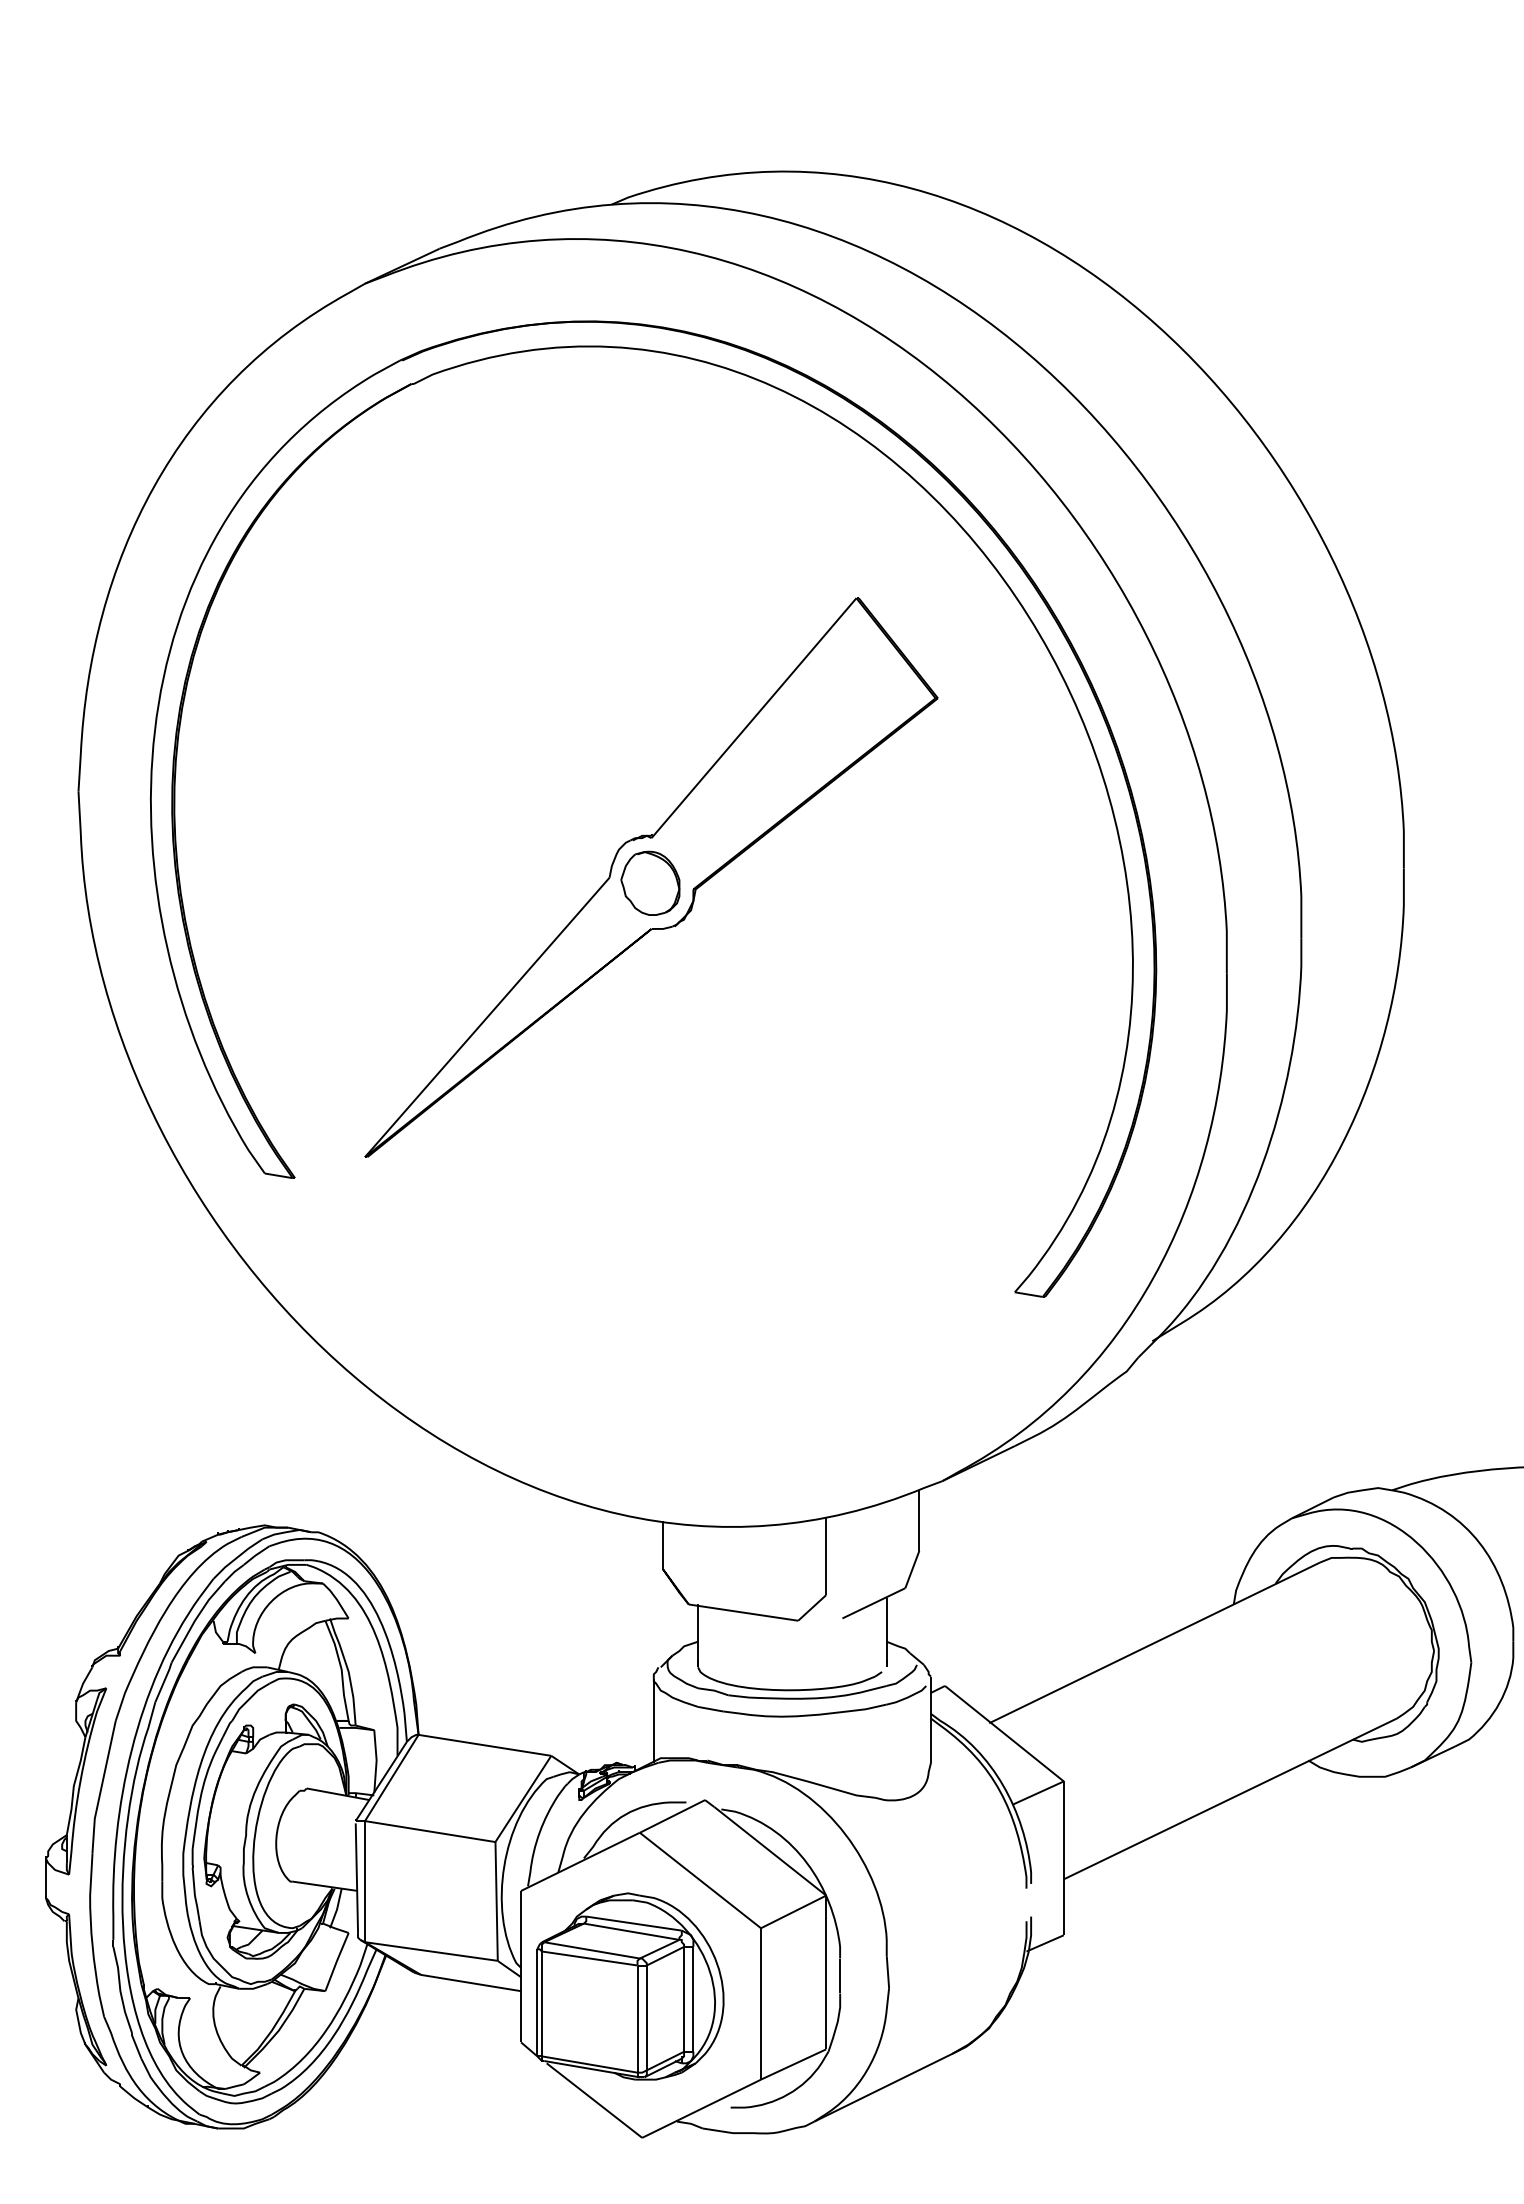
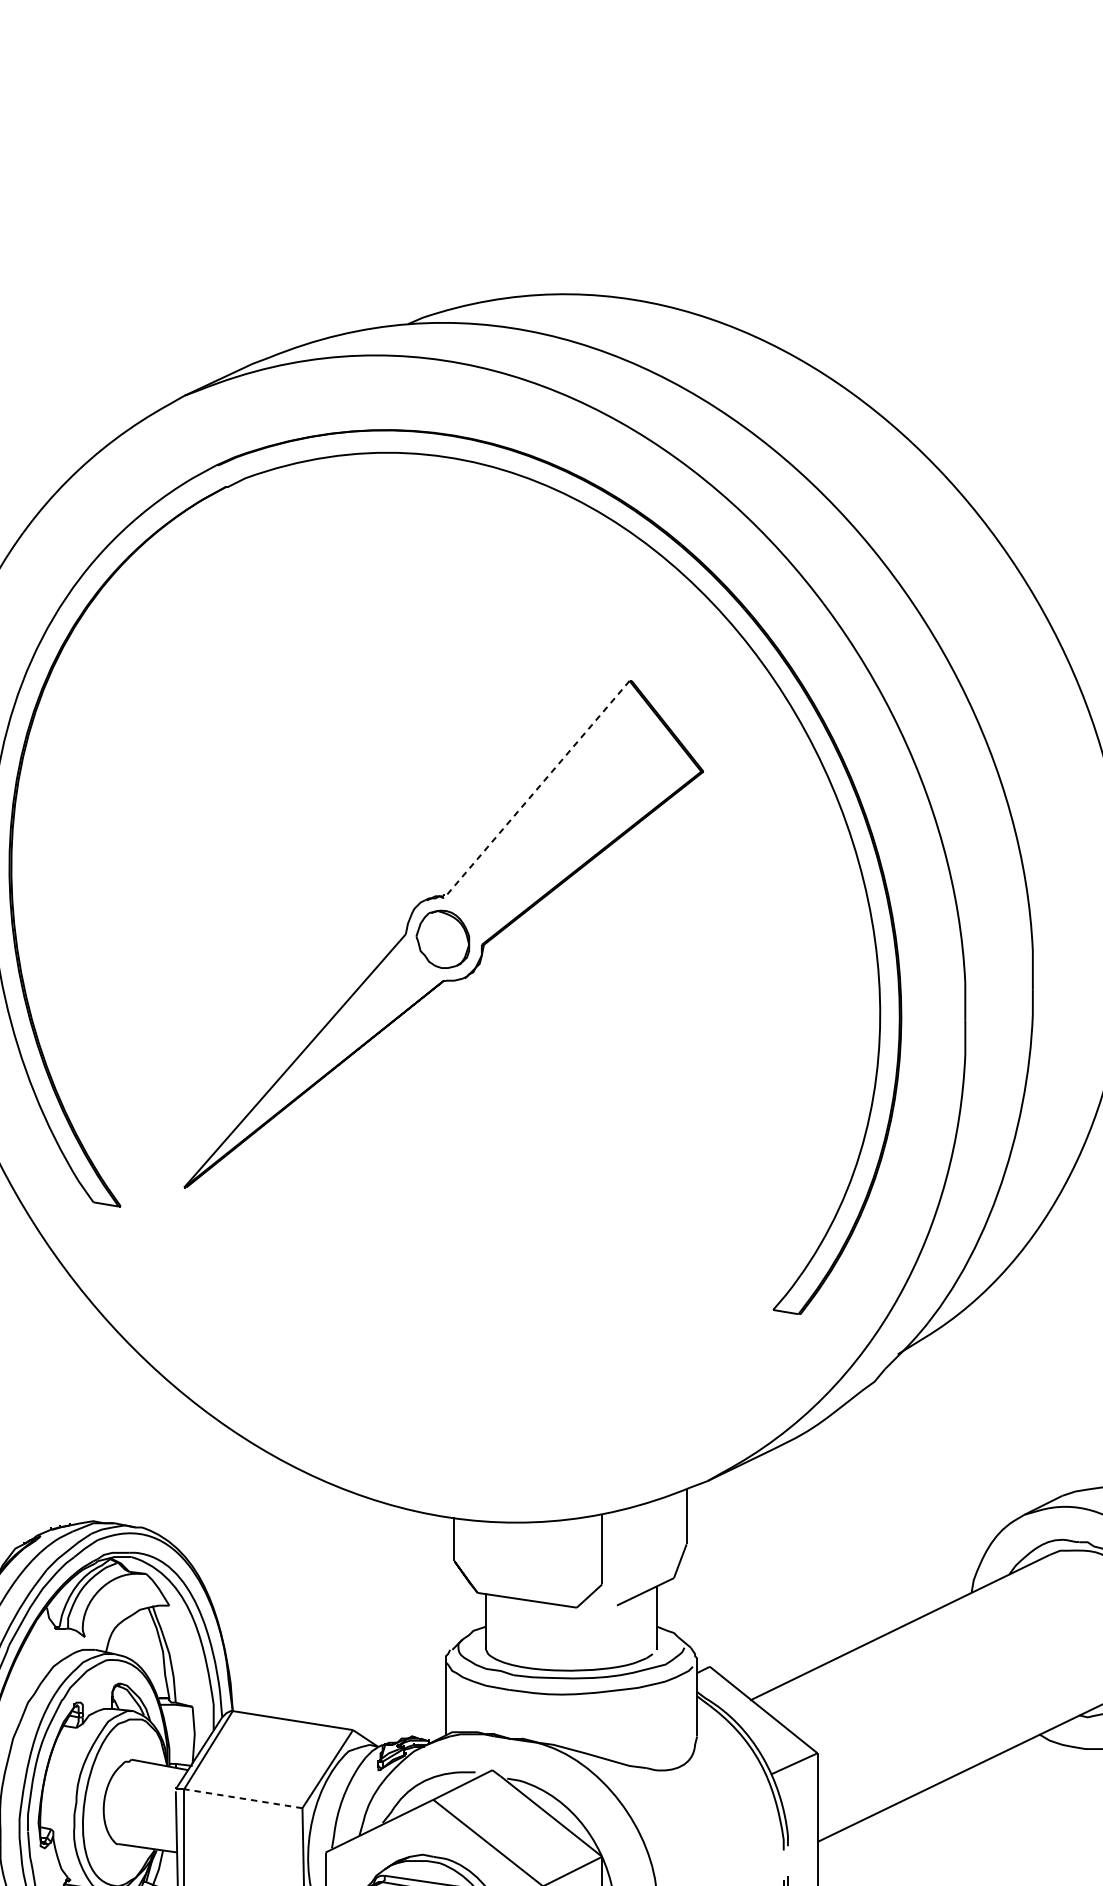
line: (754, 718) -> (537, 789), solid -> dashed
line: (429, 1831) -> (242, 1798), solid -> dashed

